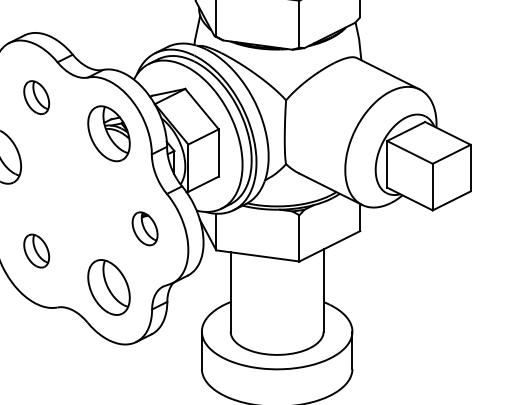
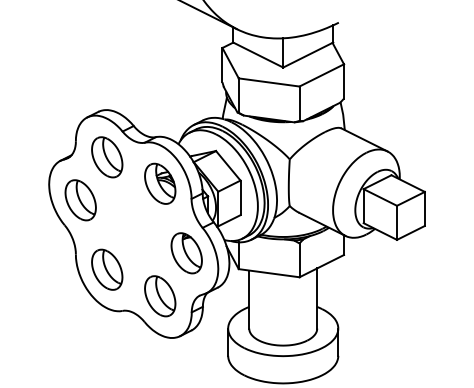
part: (36, 97) -> (107, 157), size x1.67
part: (144, 229) -> (186, 253), size x1.67
part: (36, 250) -> (107, 269), size x1.67

